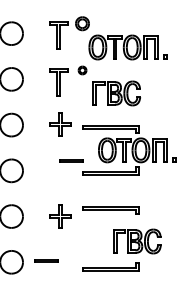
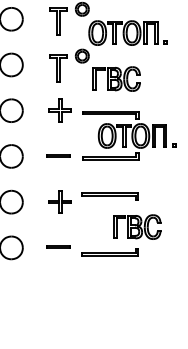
part: (82, 69) -> (82, 55), size x1.67
line: (71, 160) -> (58, 155), moved
line: (46, 259) -> (58, 246), moved

